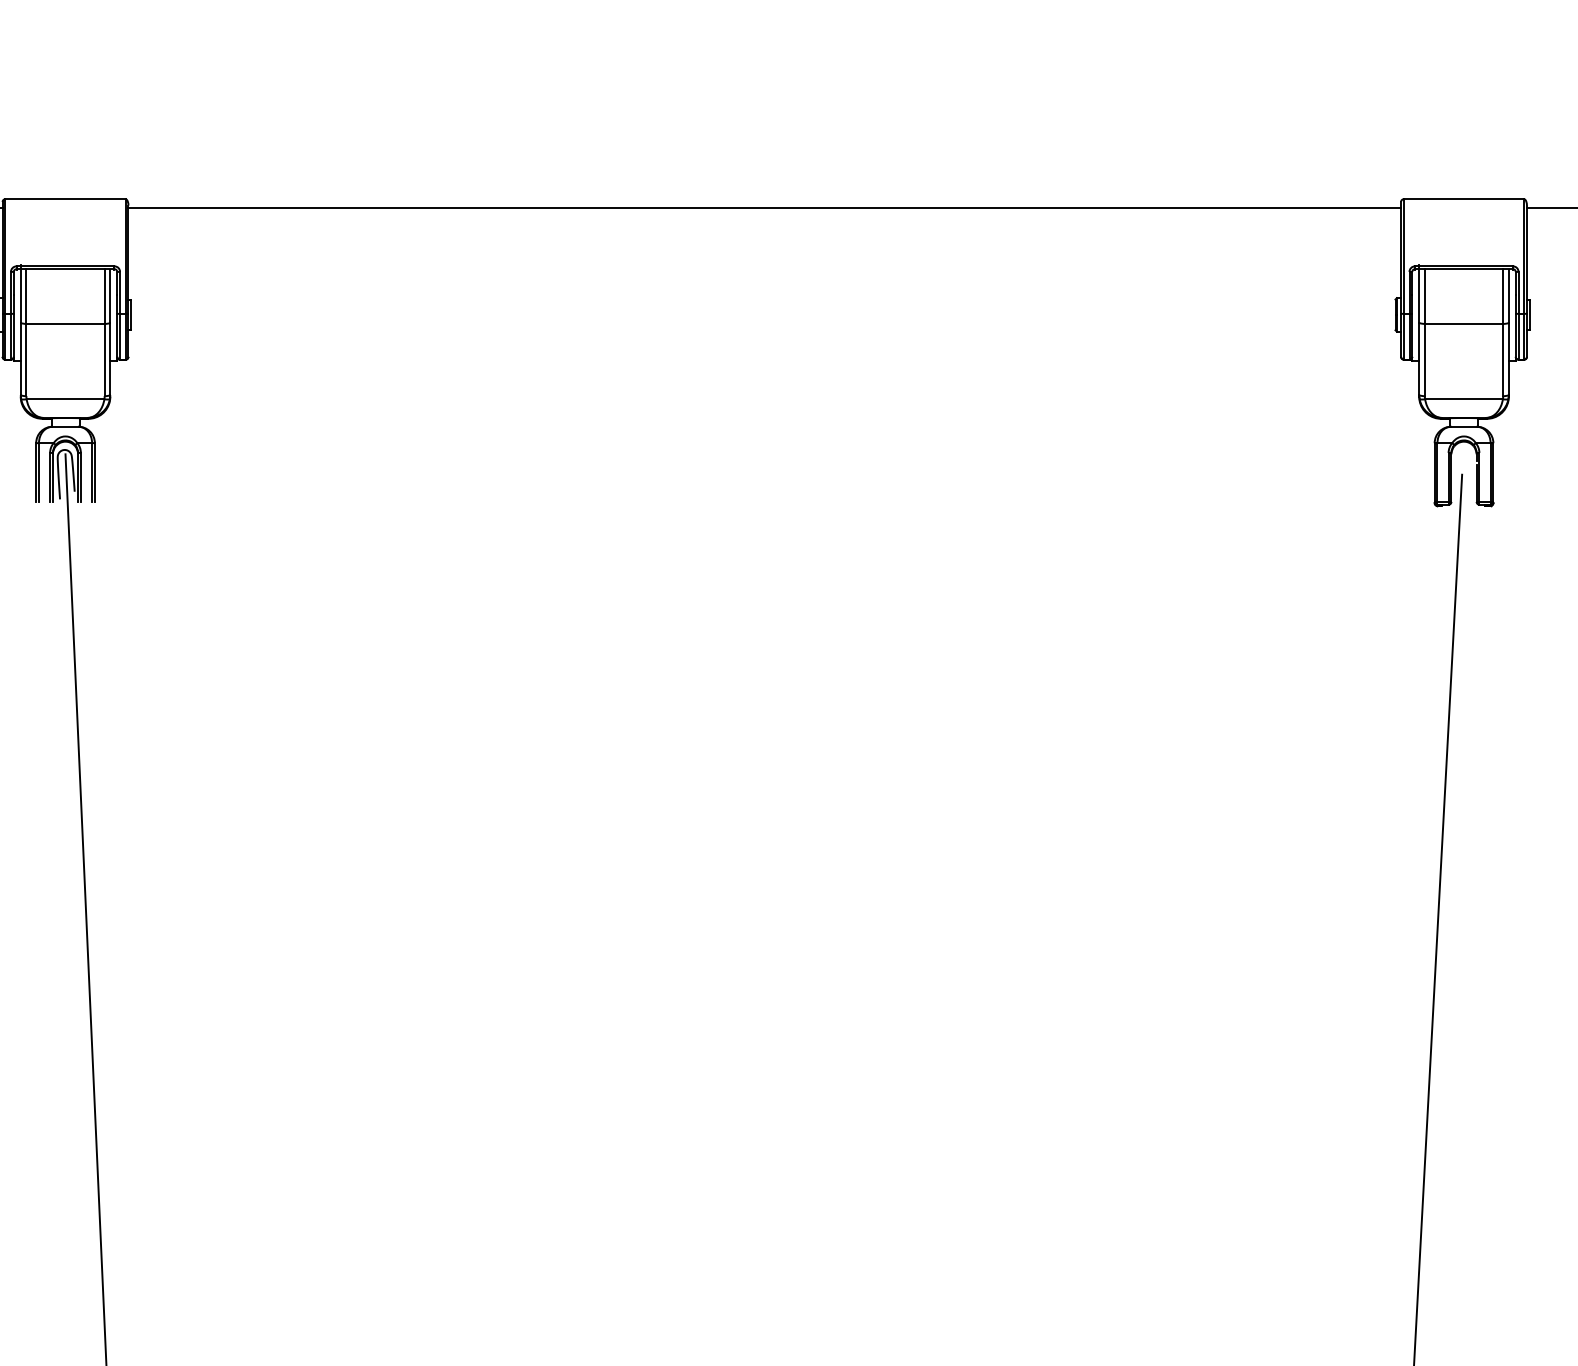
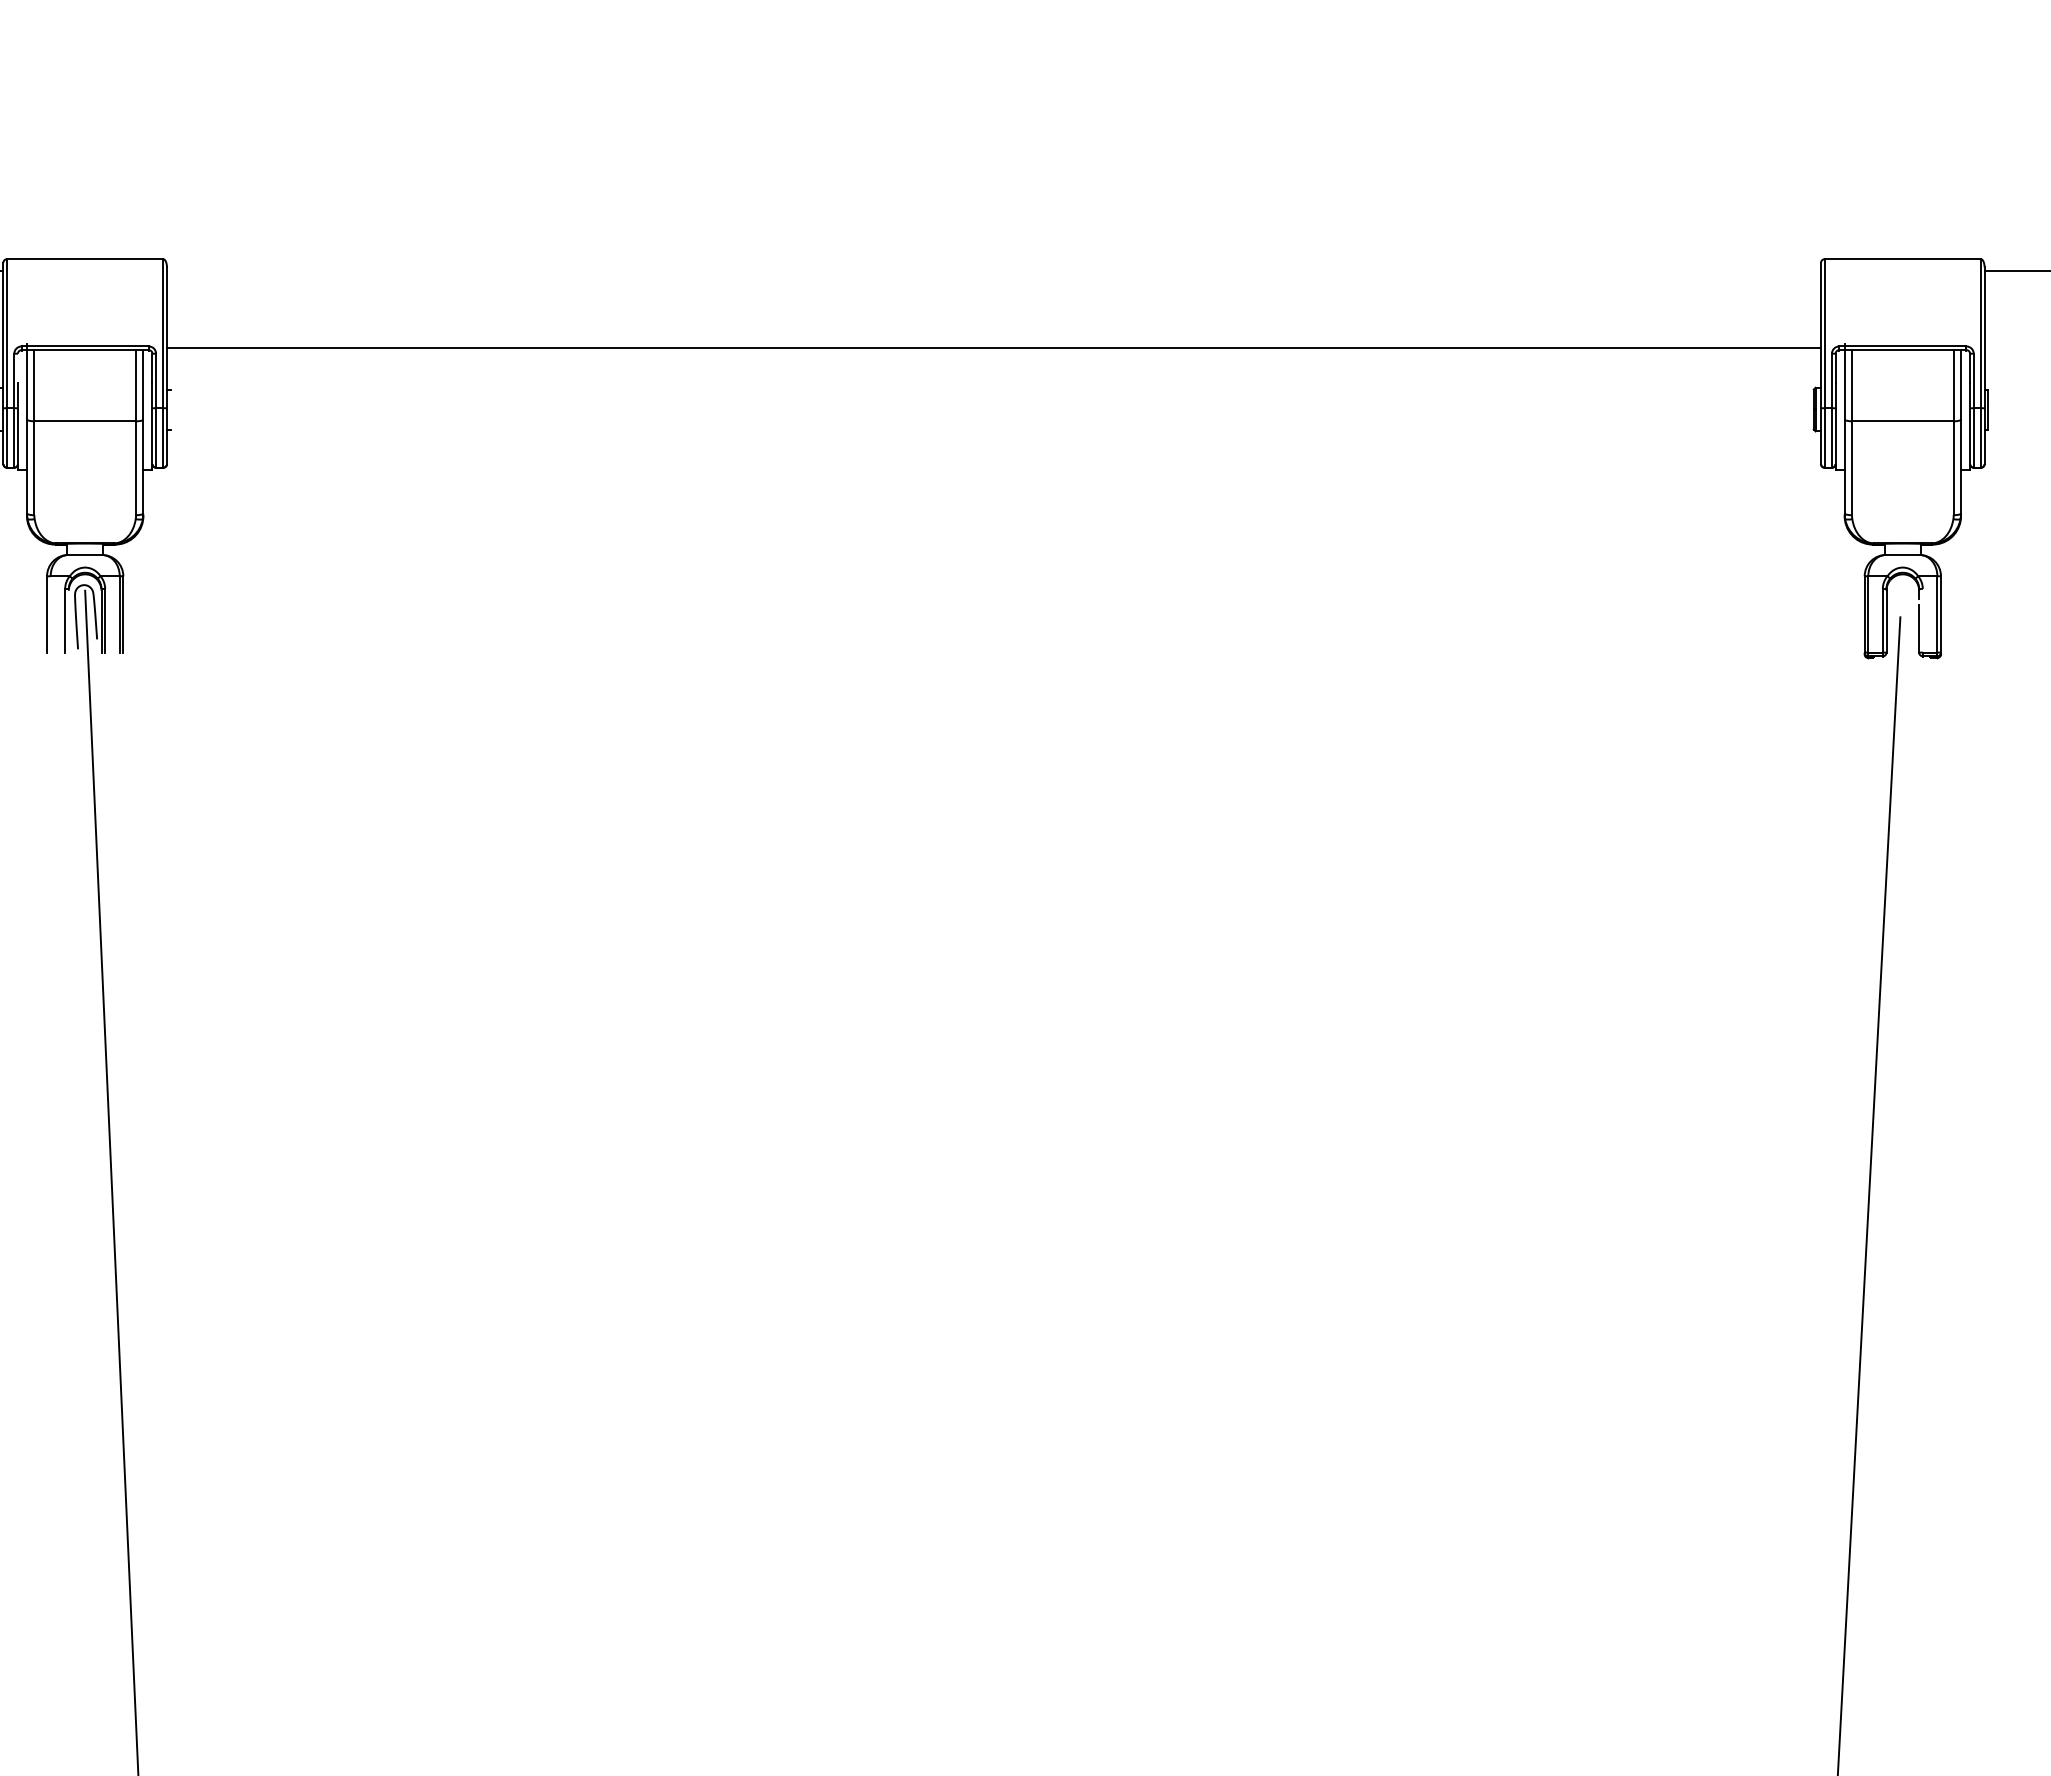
line: (765, 208) -> (994, 348), moved
line: (13, 283) -> (17, 368), removed
line: (131, 314) -> (170, 409), removed
line: (64, 399) -> (84, 519), removed
line: (1463, 399) -> (1902, 519), removed
line: (38, 472) -> (50, 614), removed
line: (52, 477) -> (68, 620), removed
line: (1479, 477) -> (1922, 620), removed

